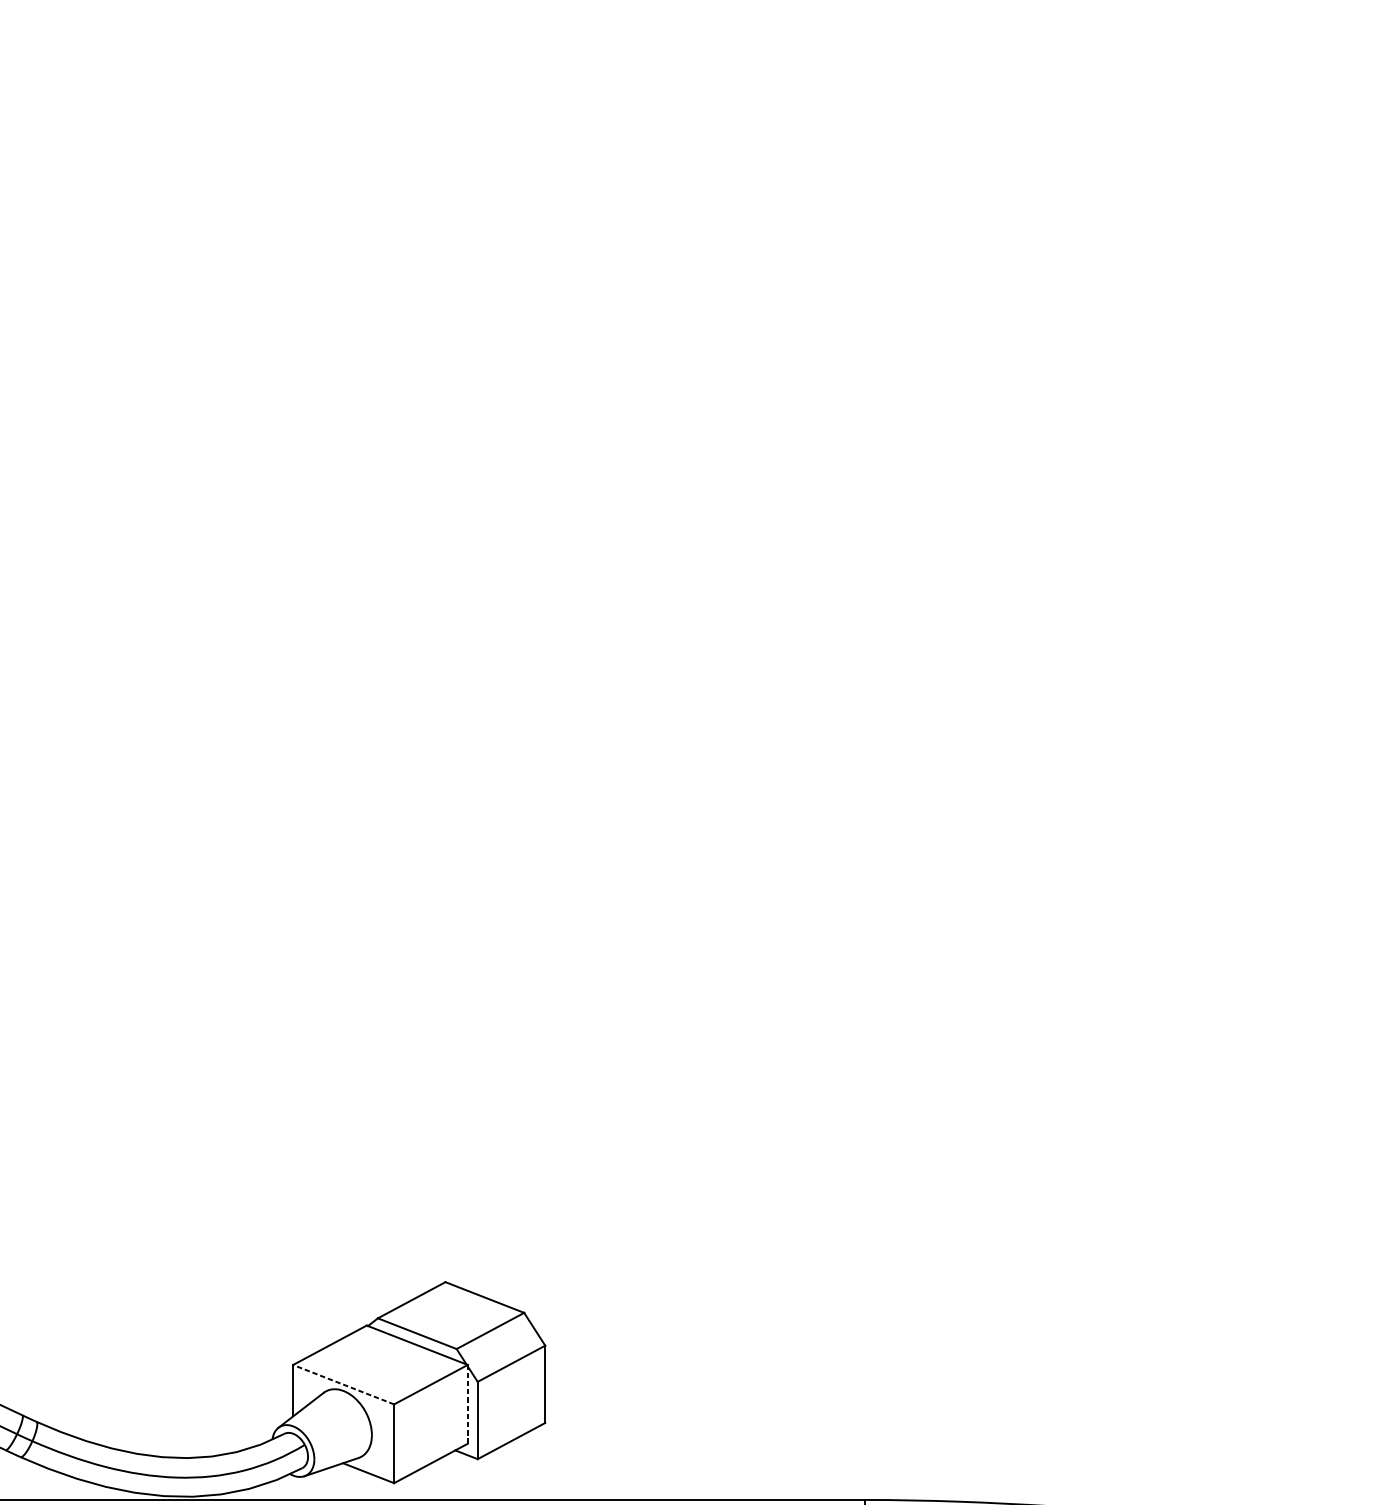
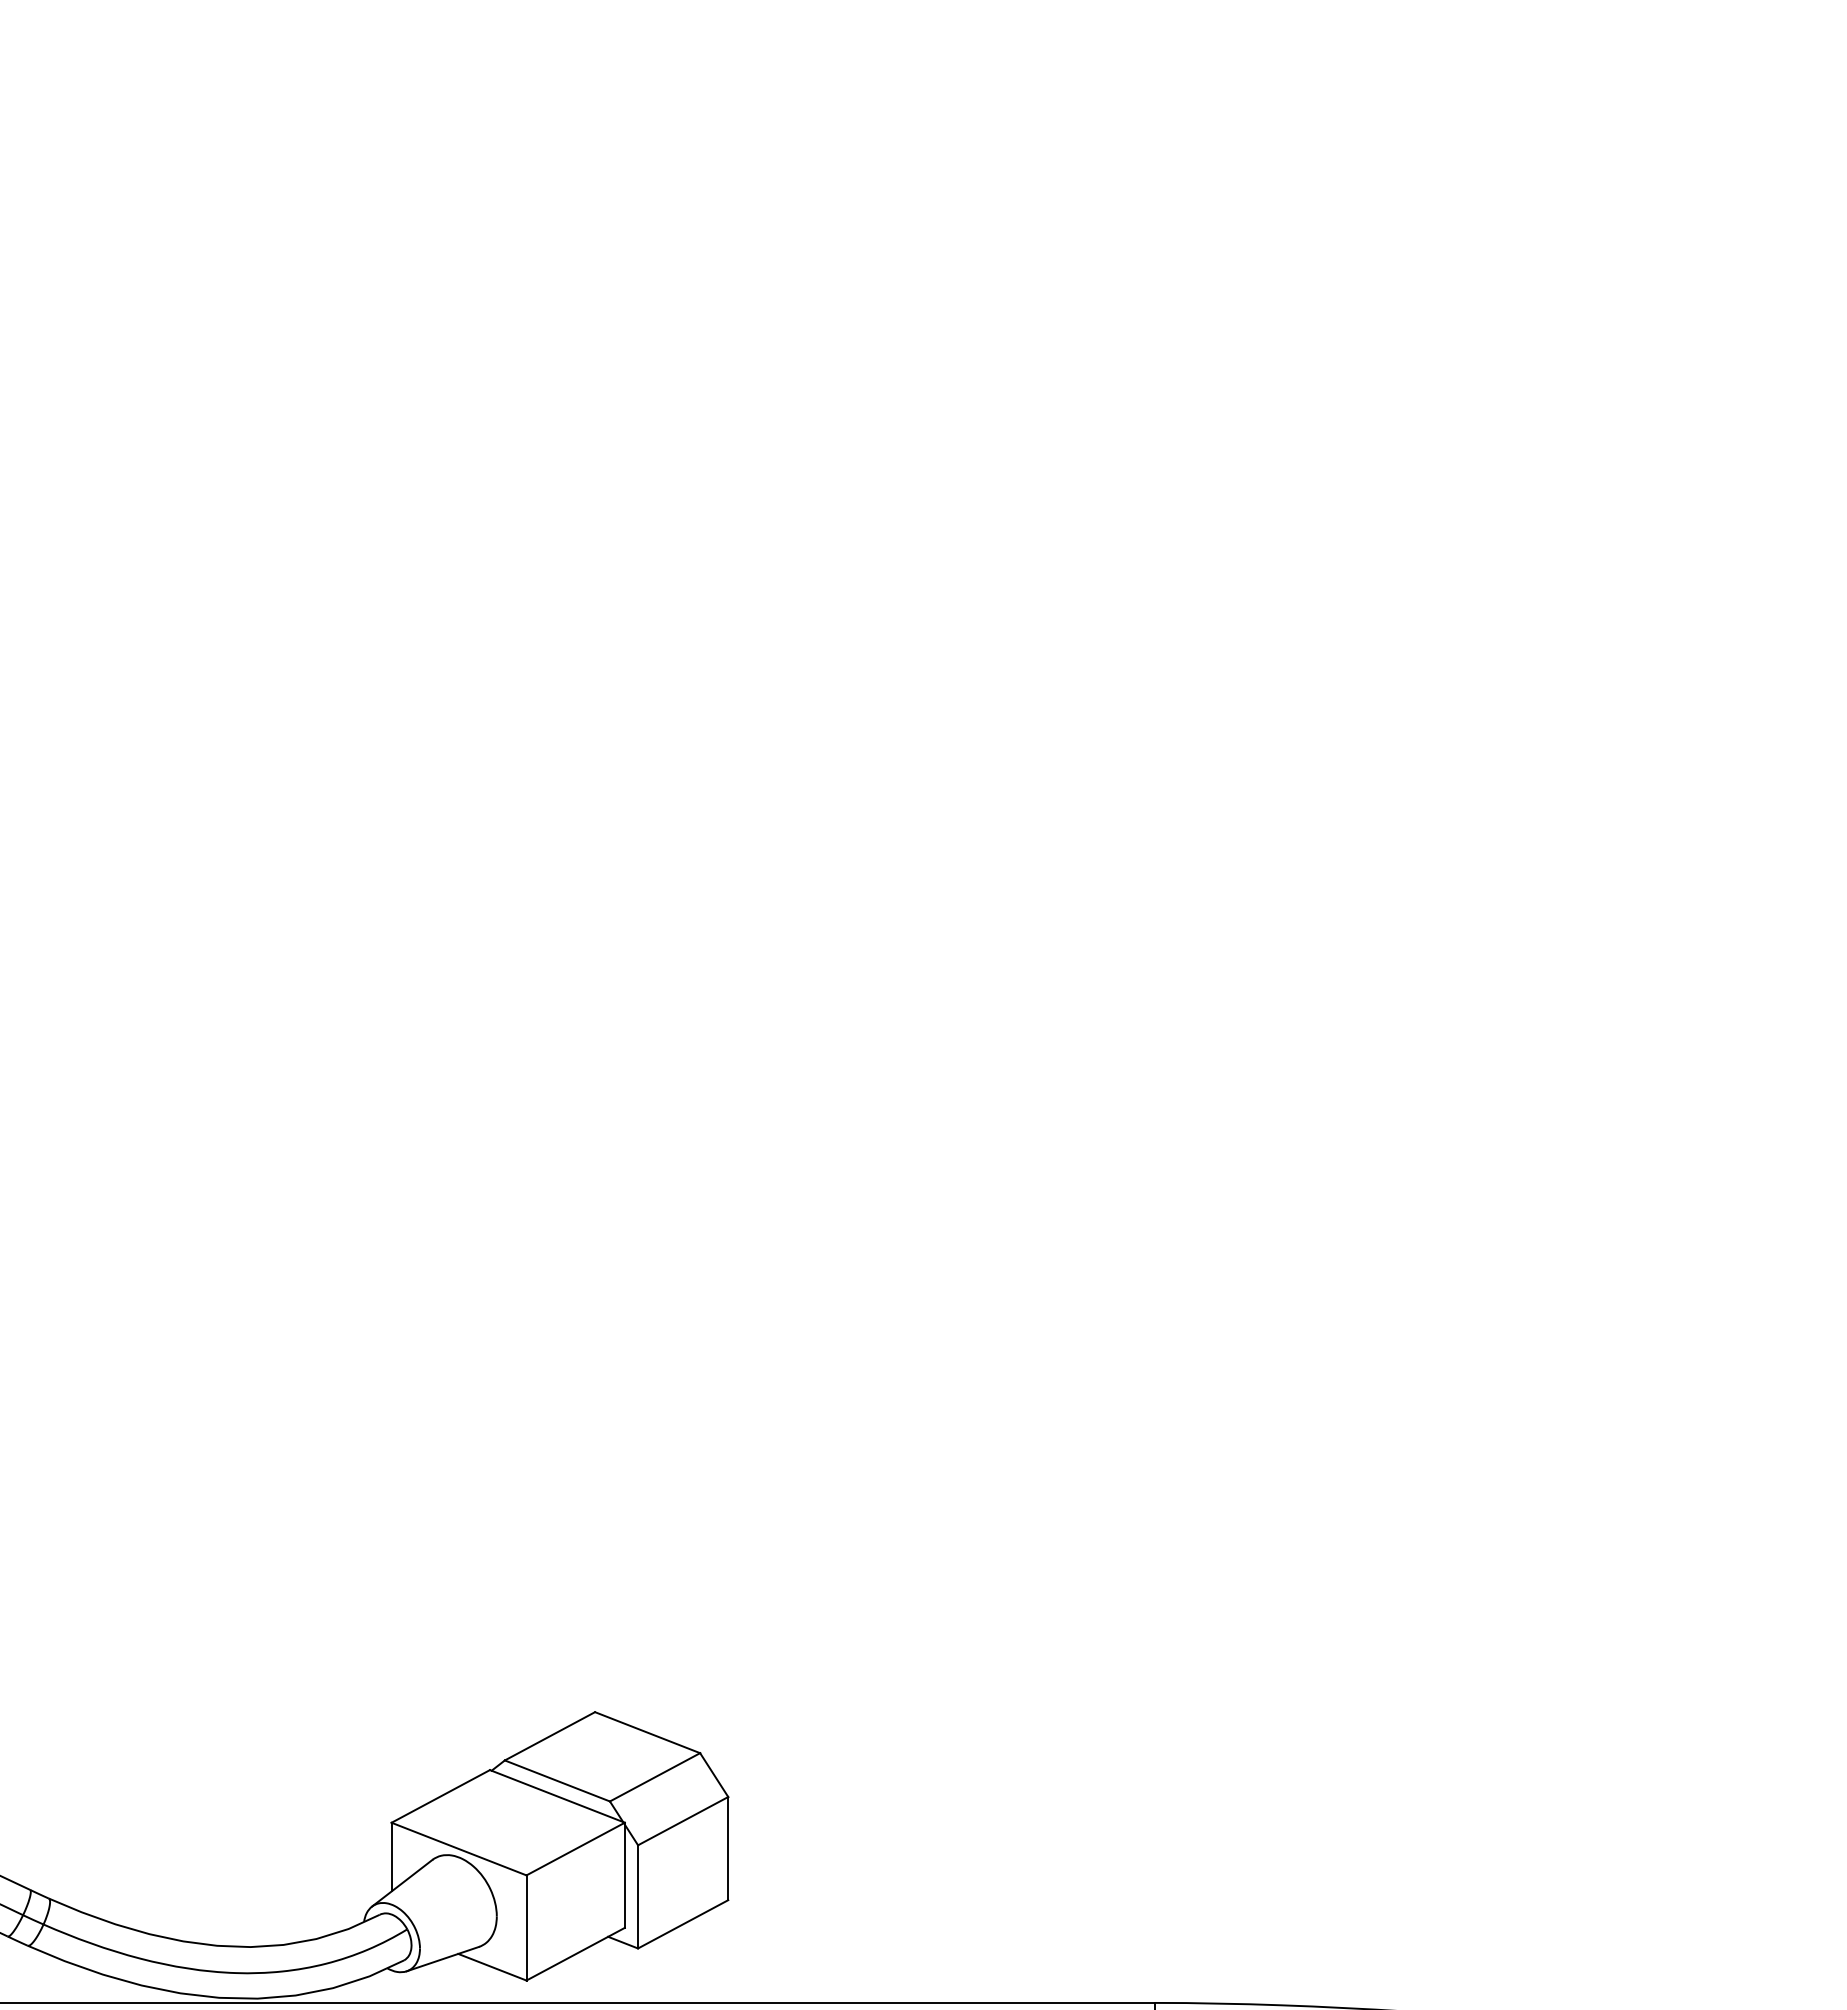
line: (343, 1384) -> (458, 1848), dashed -> solid
line: (467, 1404) -> (624, 1875), dashed -> solid

